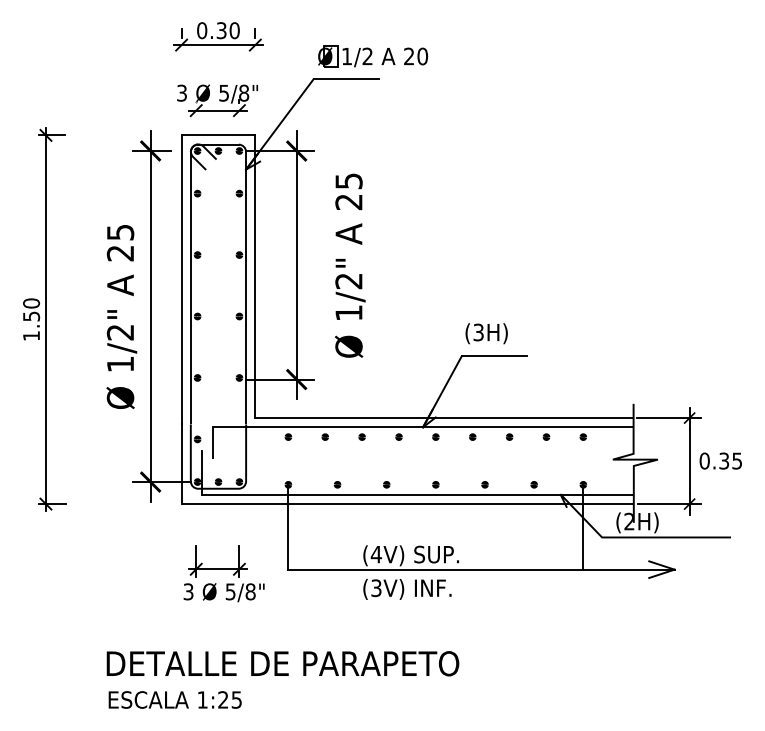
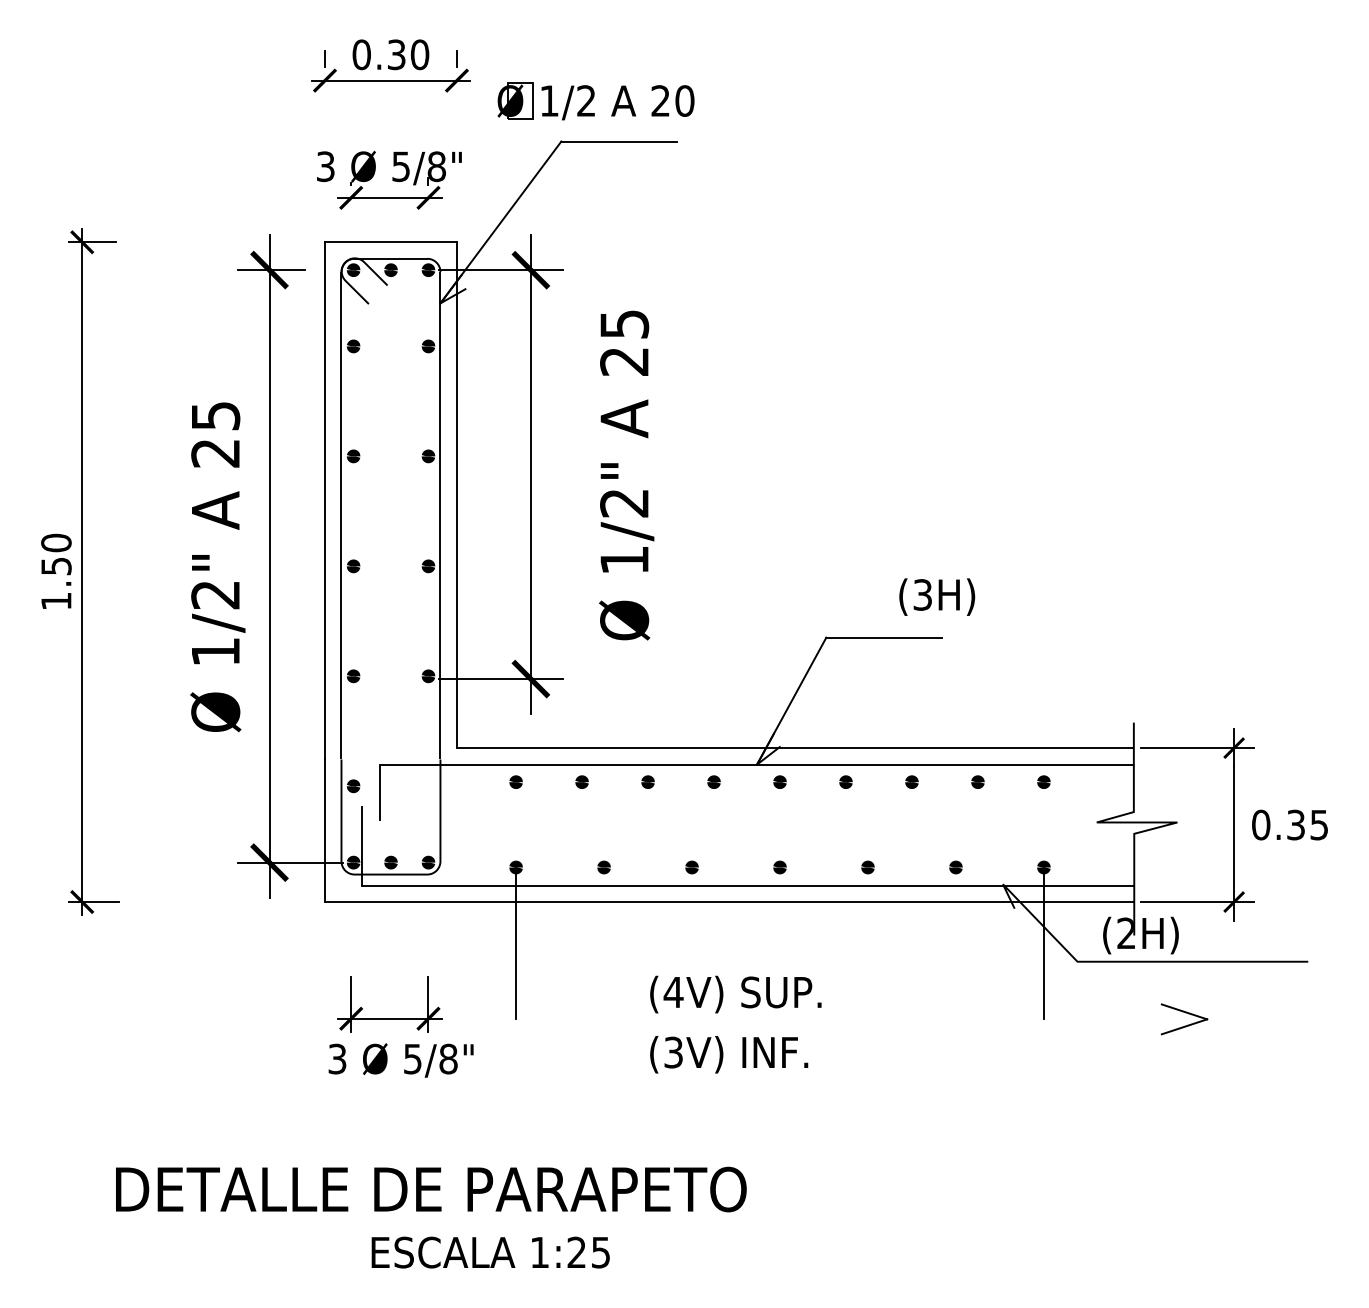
part: (373, 56) -> (596, 101), moved
text: (486, 333) -> (936, 596), moved
line: (481, 569) -> (861, 1019), removed
text: (282, 663) -> (430, 1189), moved
text: (174, 699) -> (489, 1251), moved

